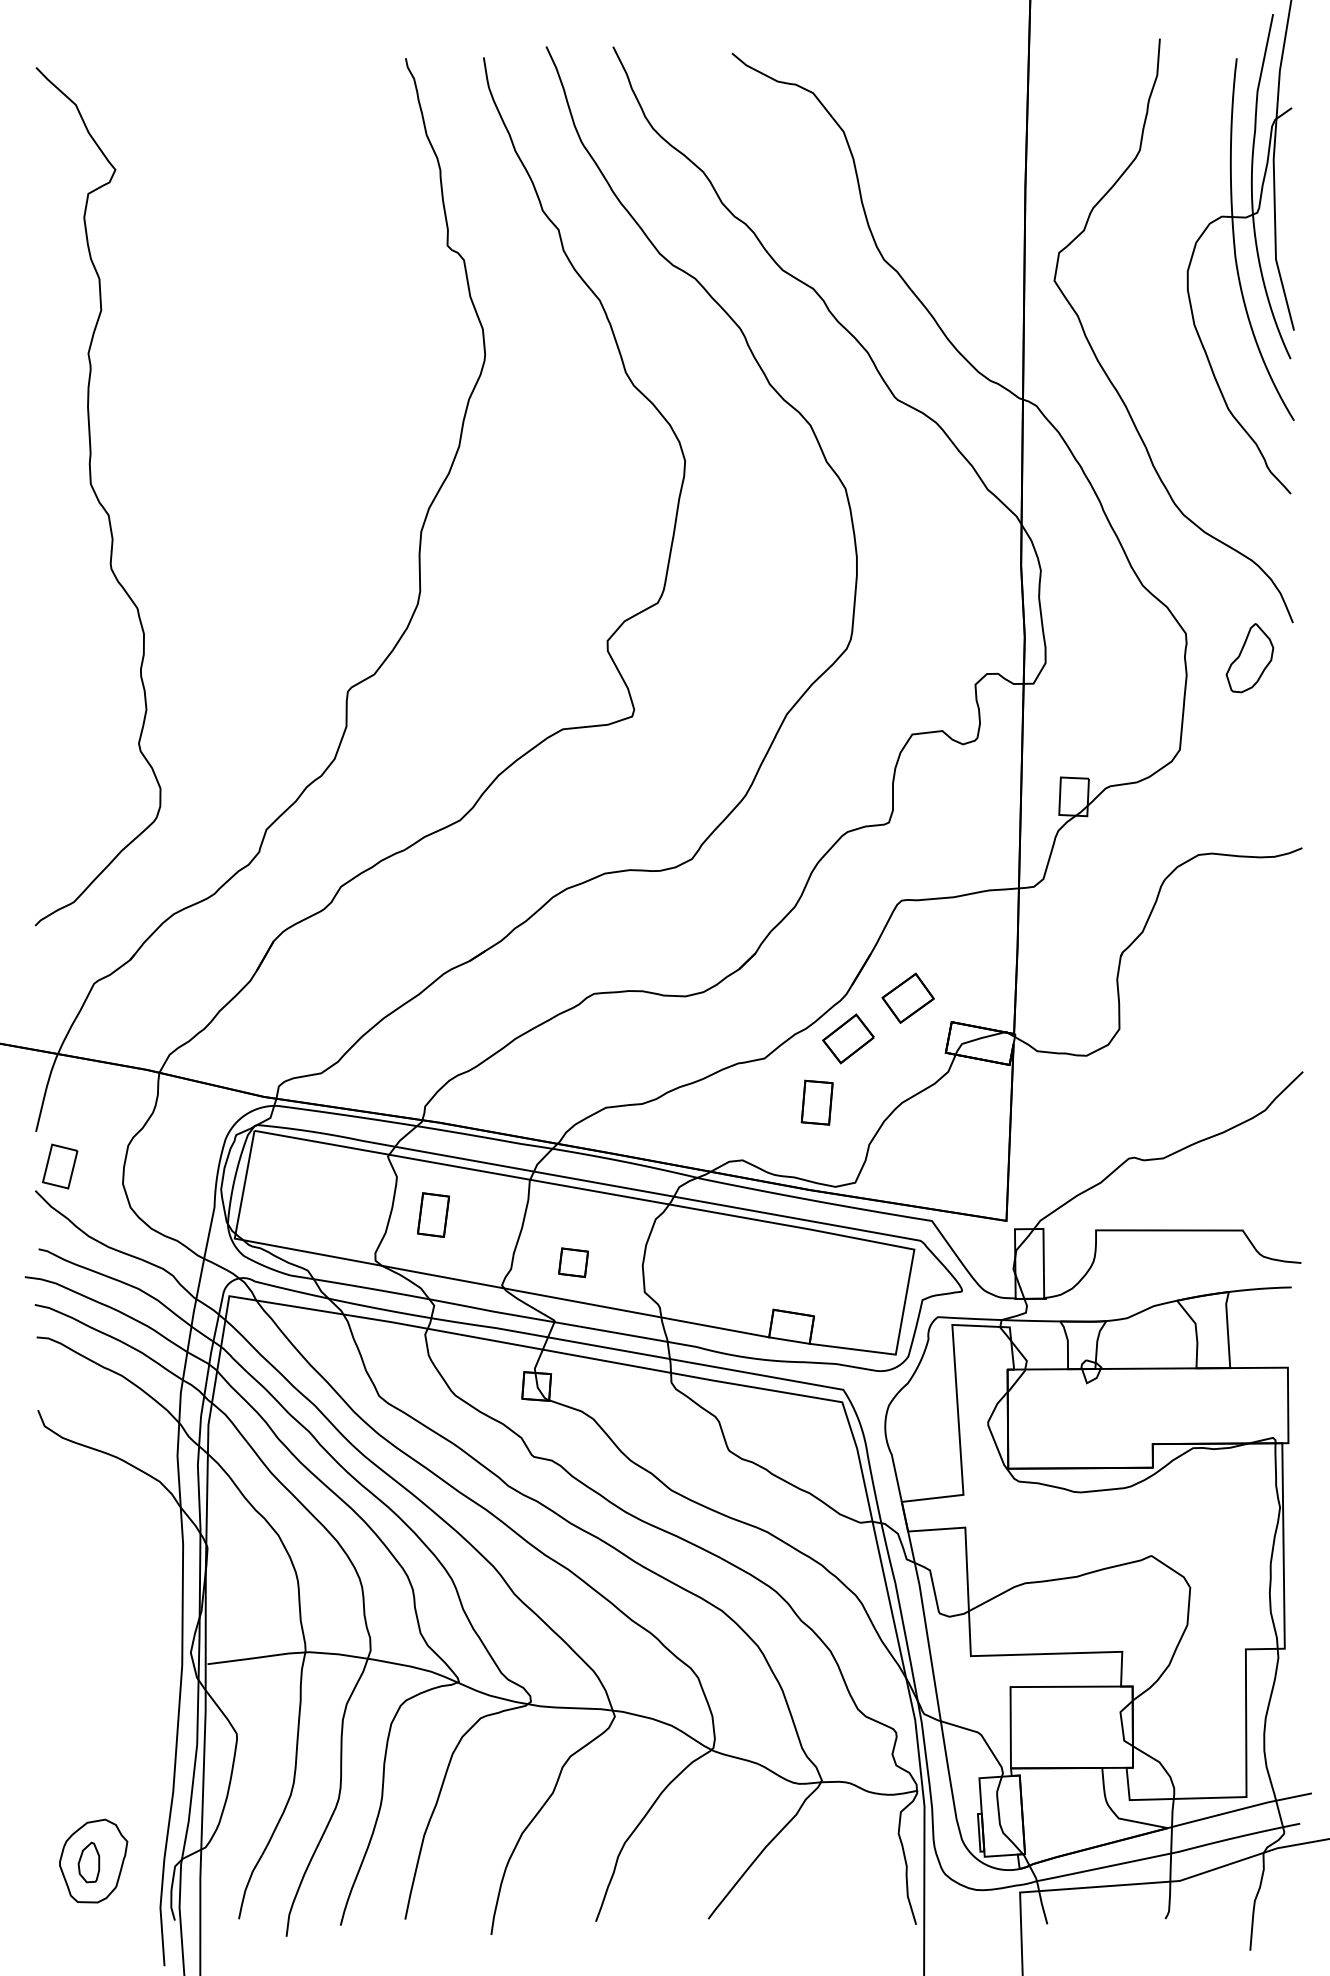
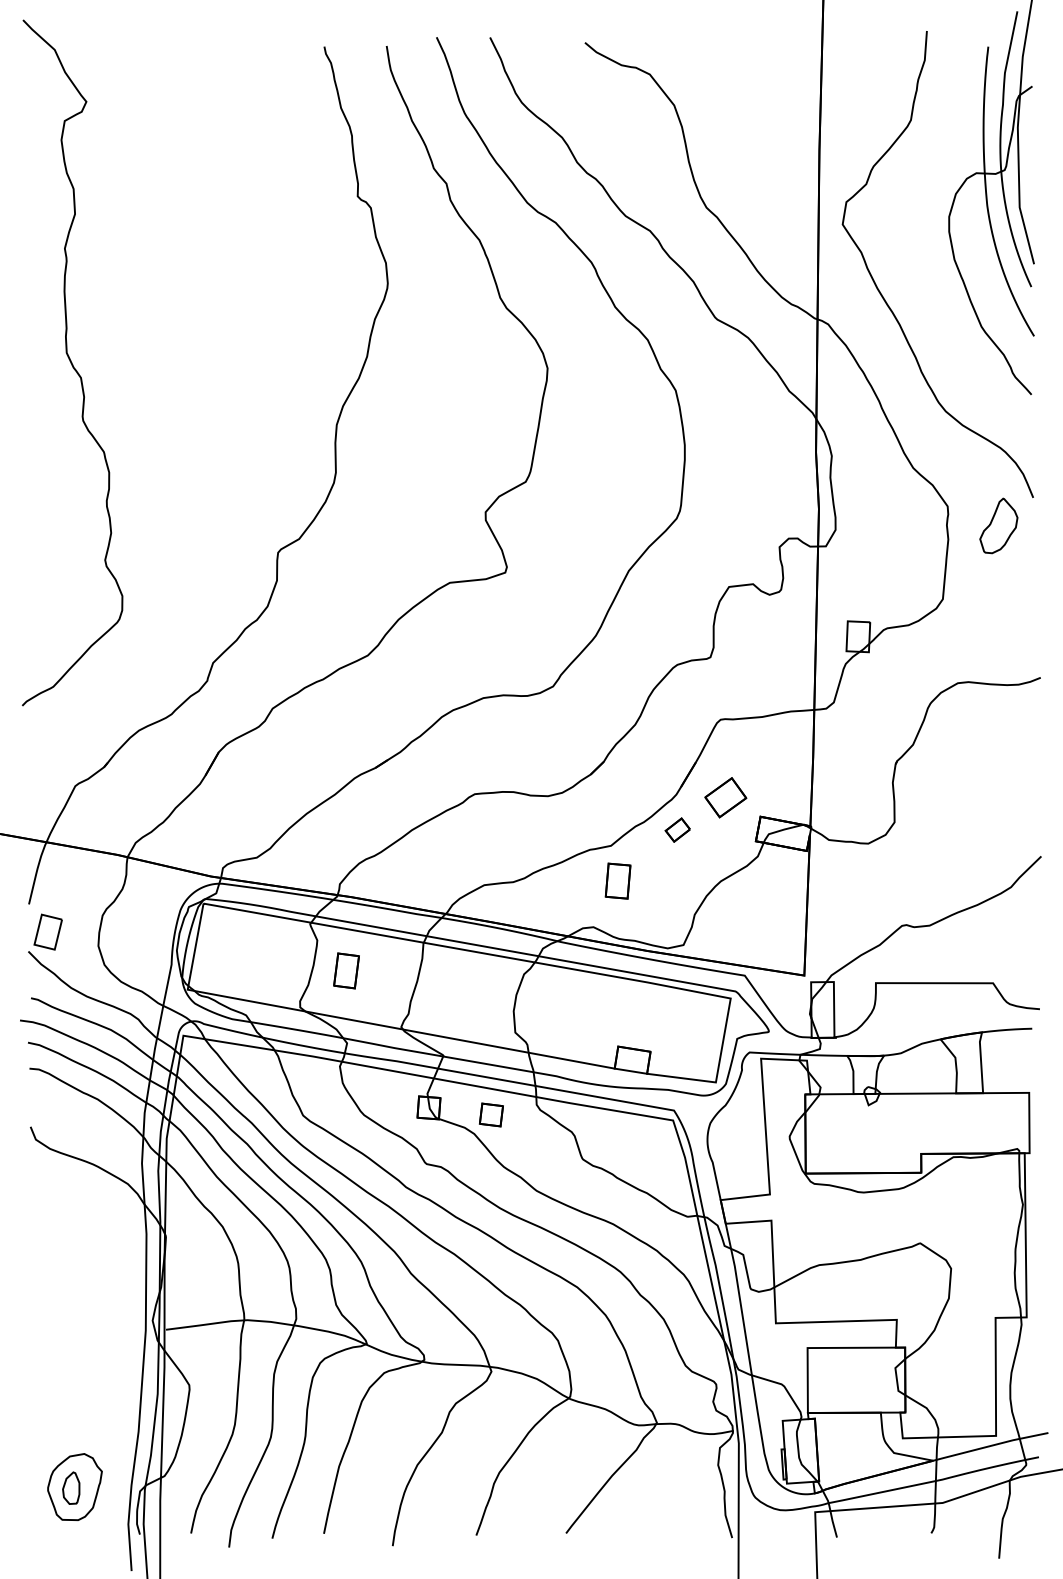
curve: (98, 496) -> (72, 362), moved
part: (847, 1038) -> (677, 829), size x0.6
part: (816, 1101) -> (617, 880), moved
part: (573, 1262) -> (491, 1114), moved

